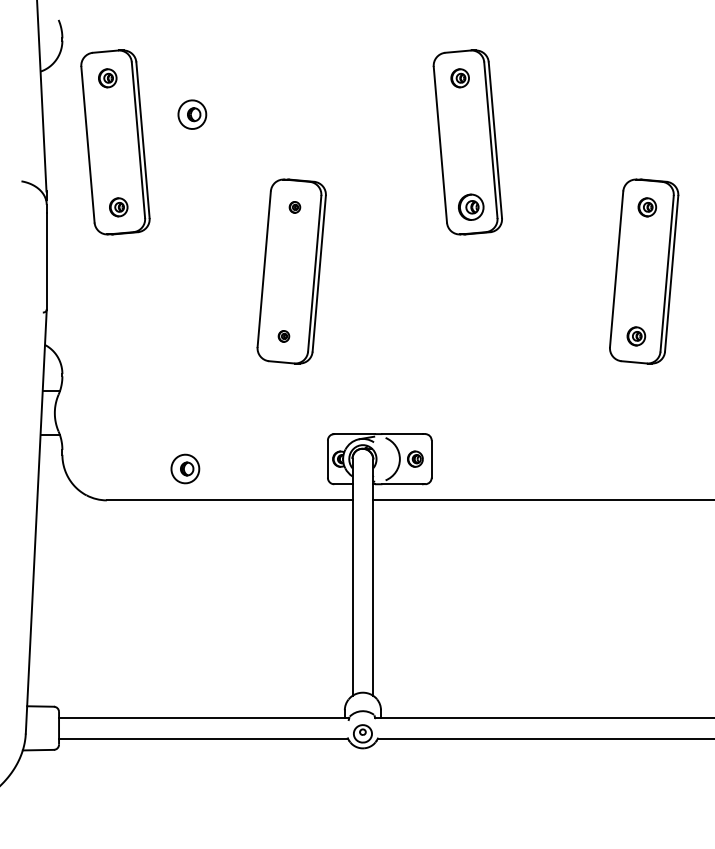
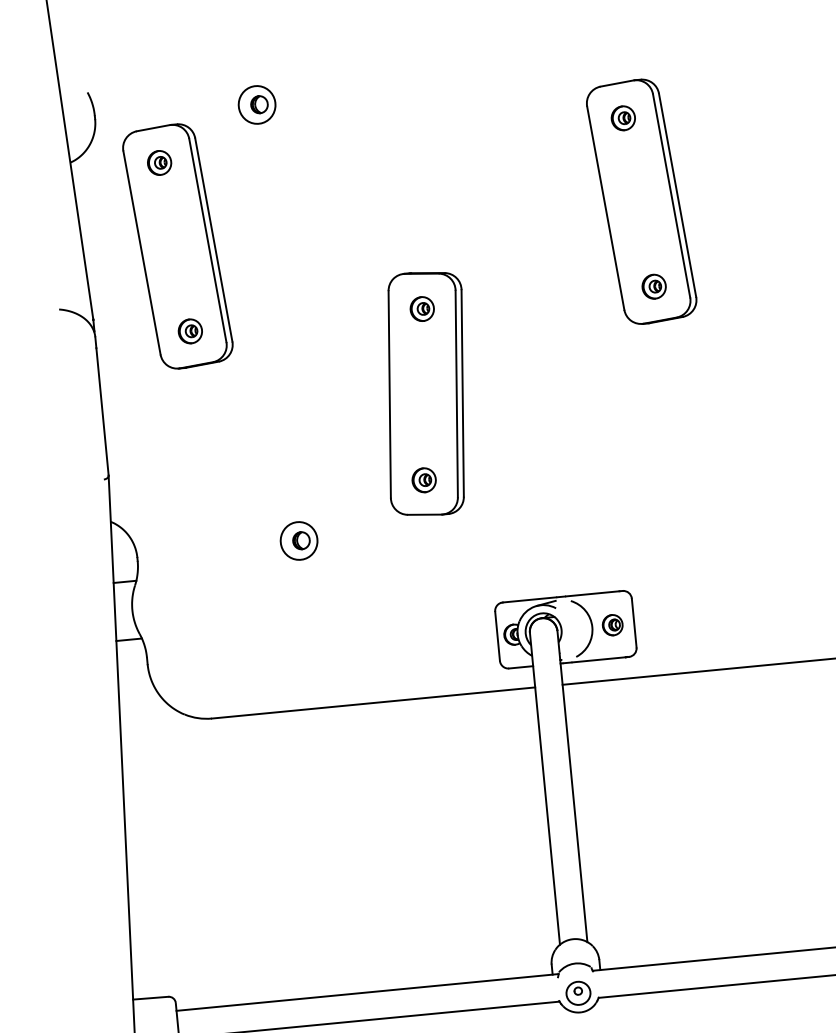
part: (192, 114) -> (257, 104), moved
part: (294, 207) -> (421, 309), size x1.67
part: (470, 207) -> (653, 287), size x0.71
part: (283, 336) -> (423, 480), size x1.67
part: (185, 468) -> (299, 540), moved

